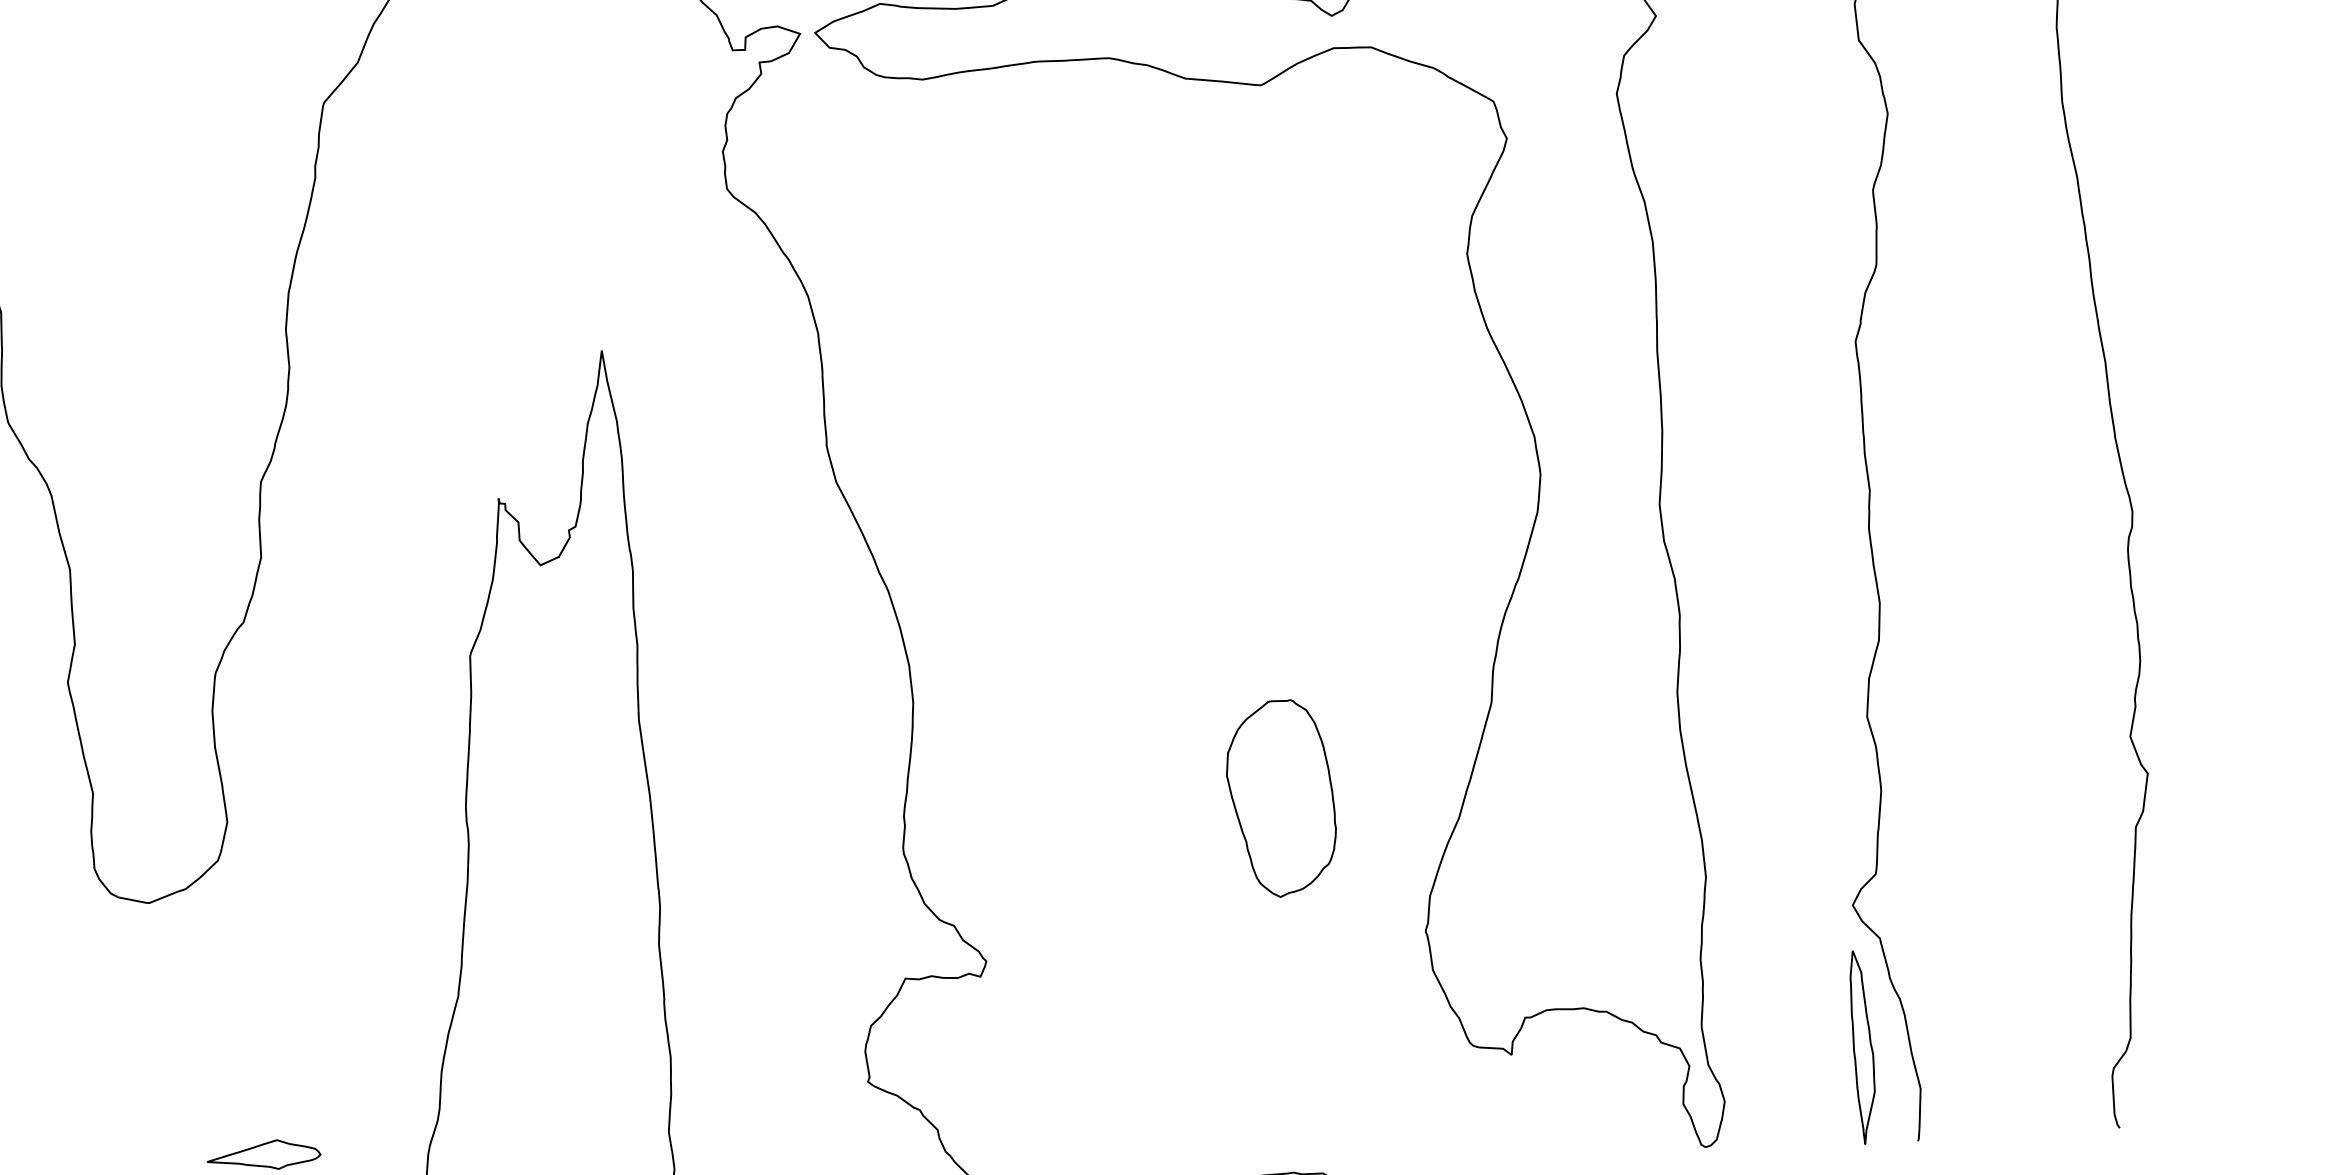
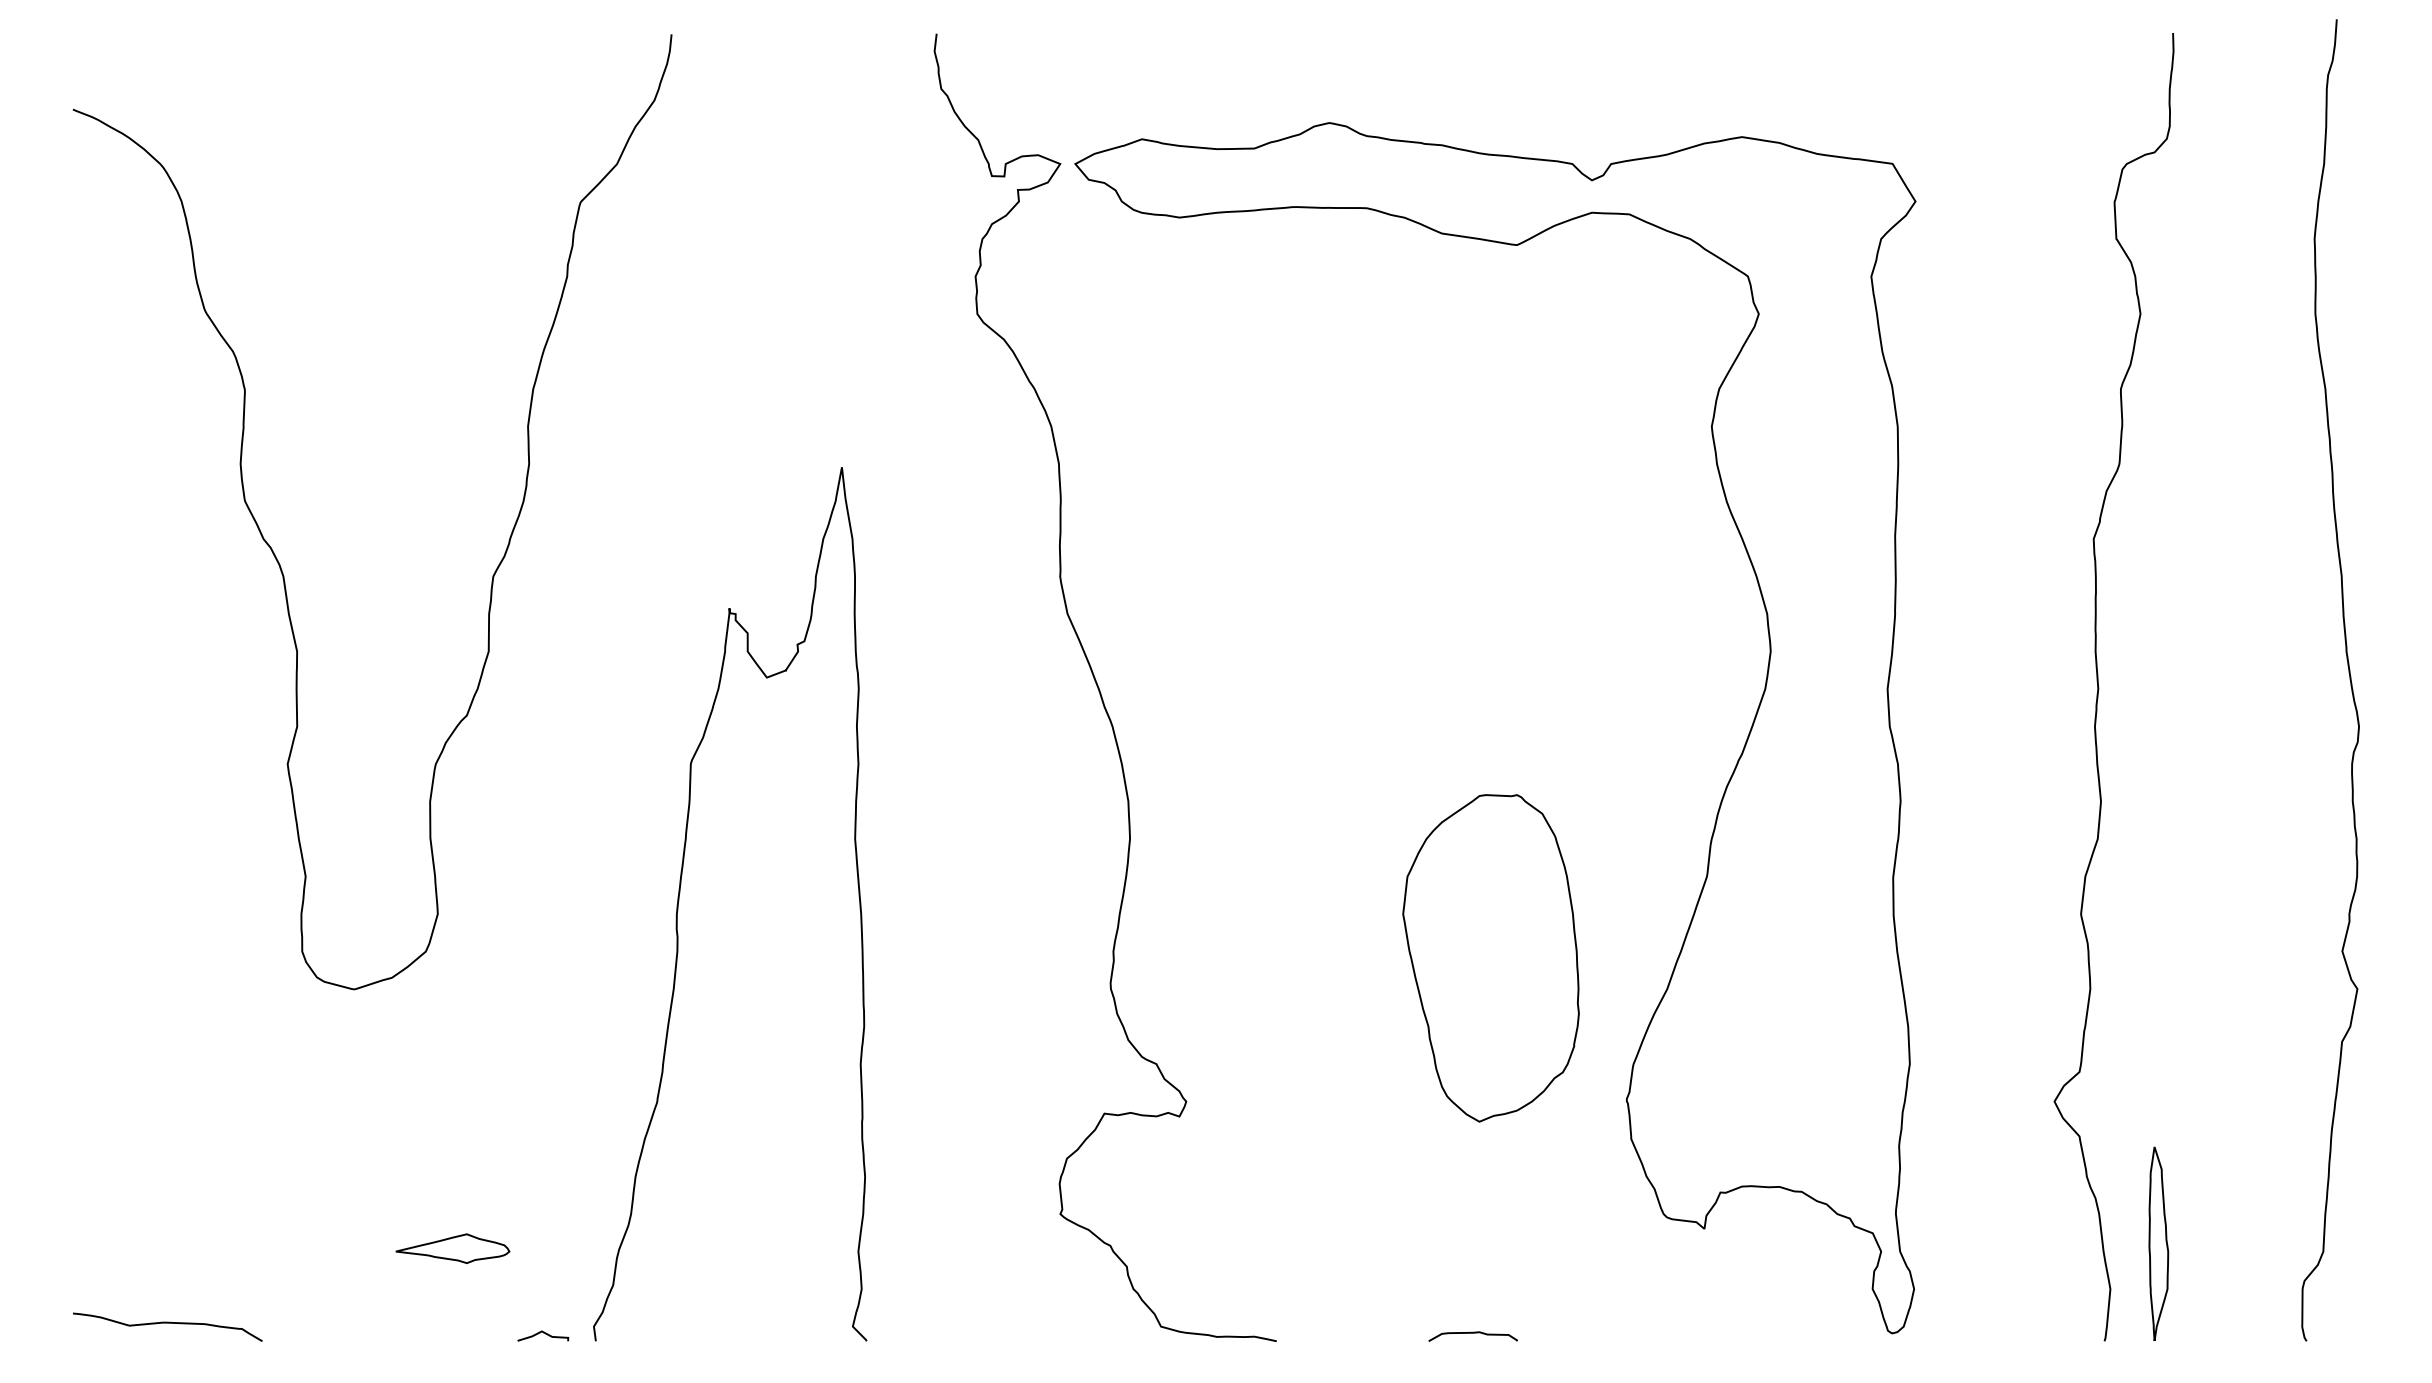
part: (1280, 798) -> (1490, 958), size x1.67
part: (1862, 1046) -> (2158, 1243), moved

